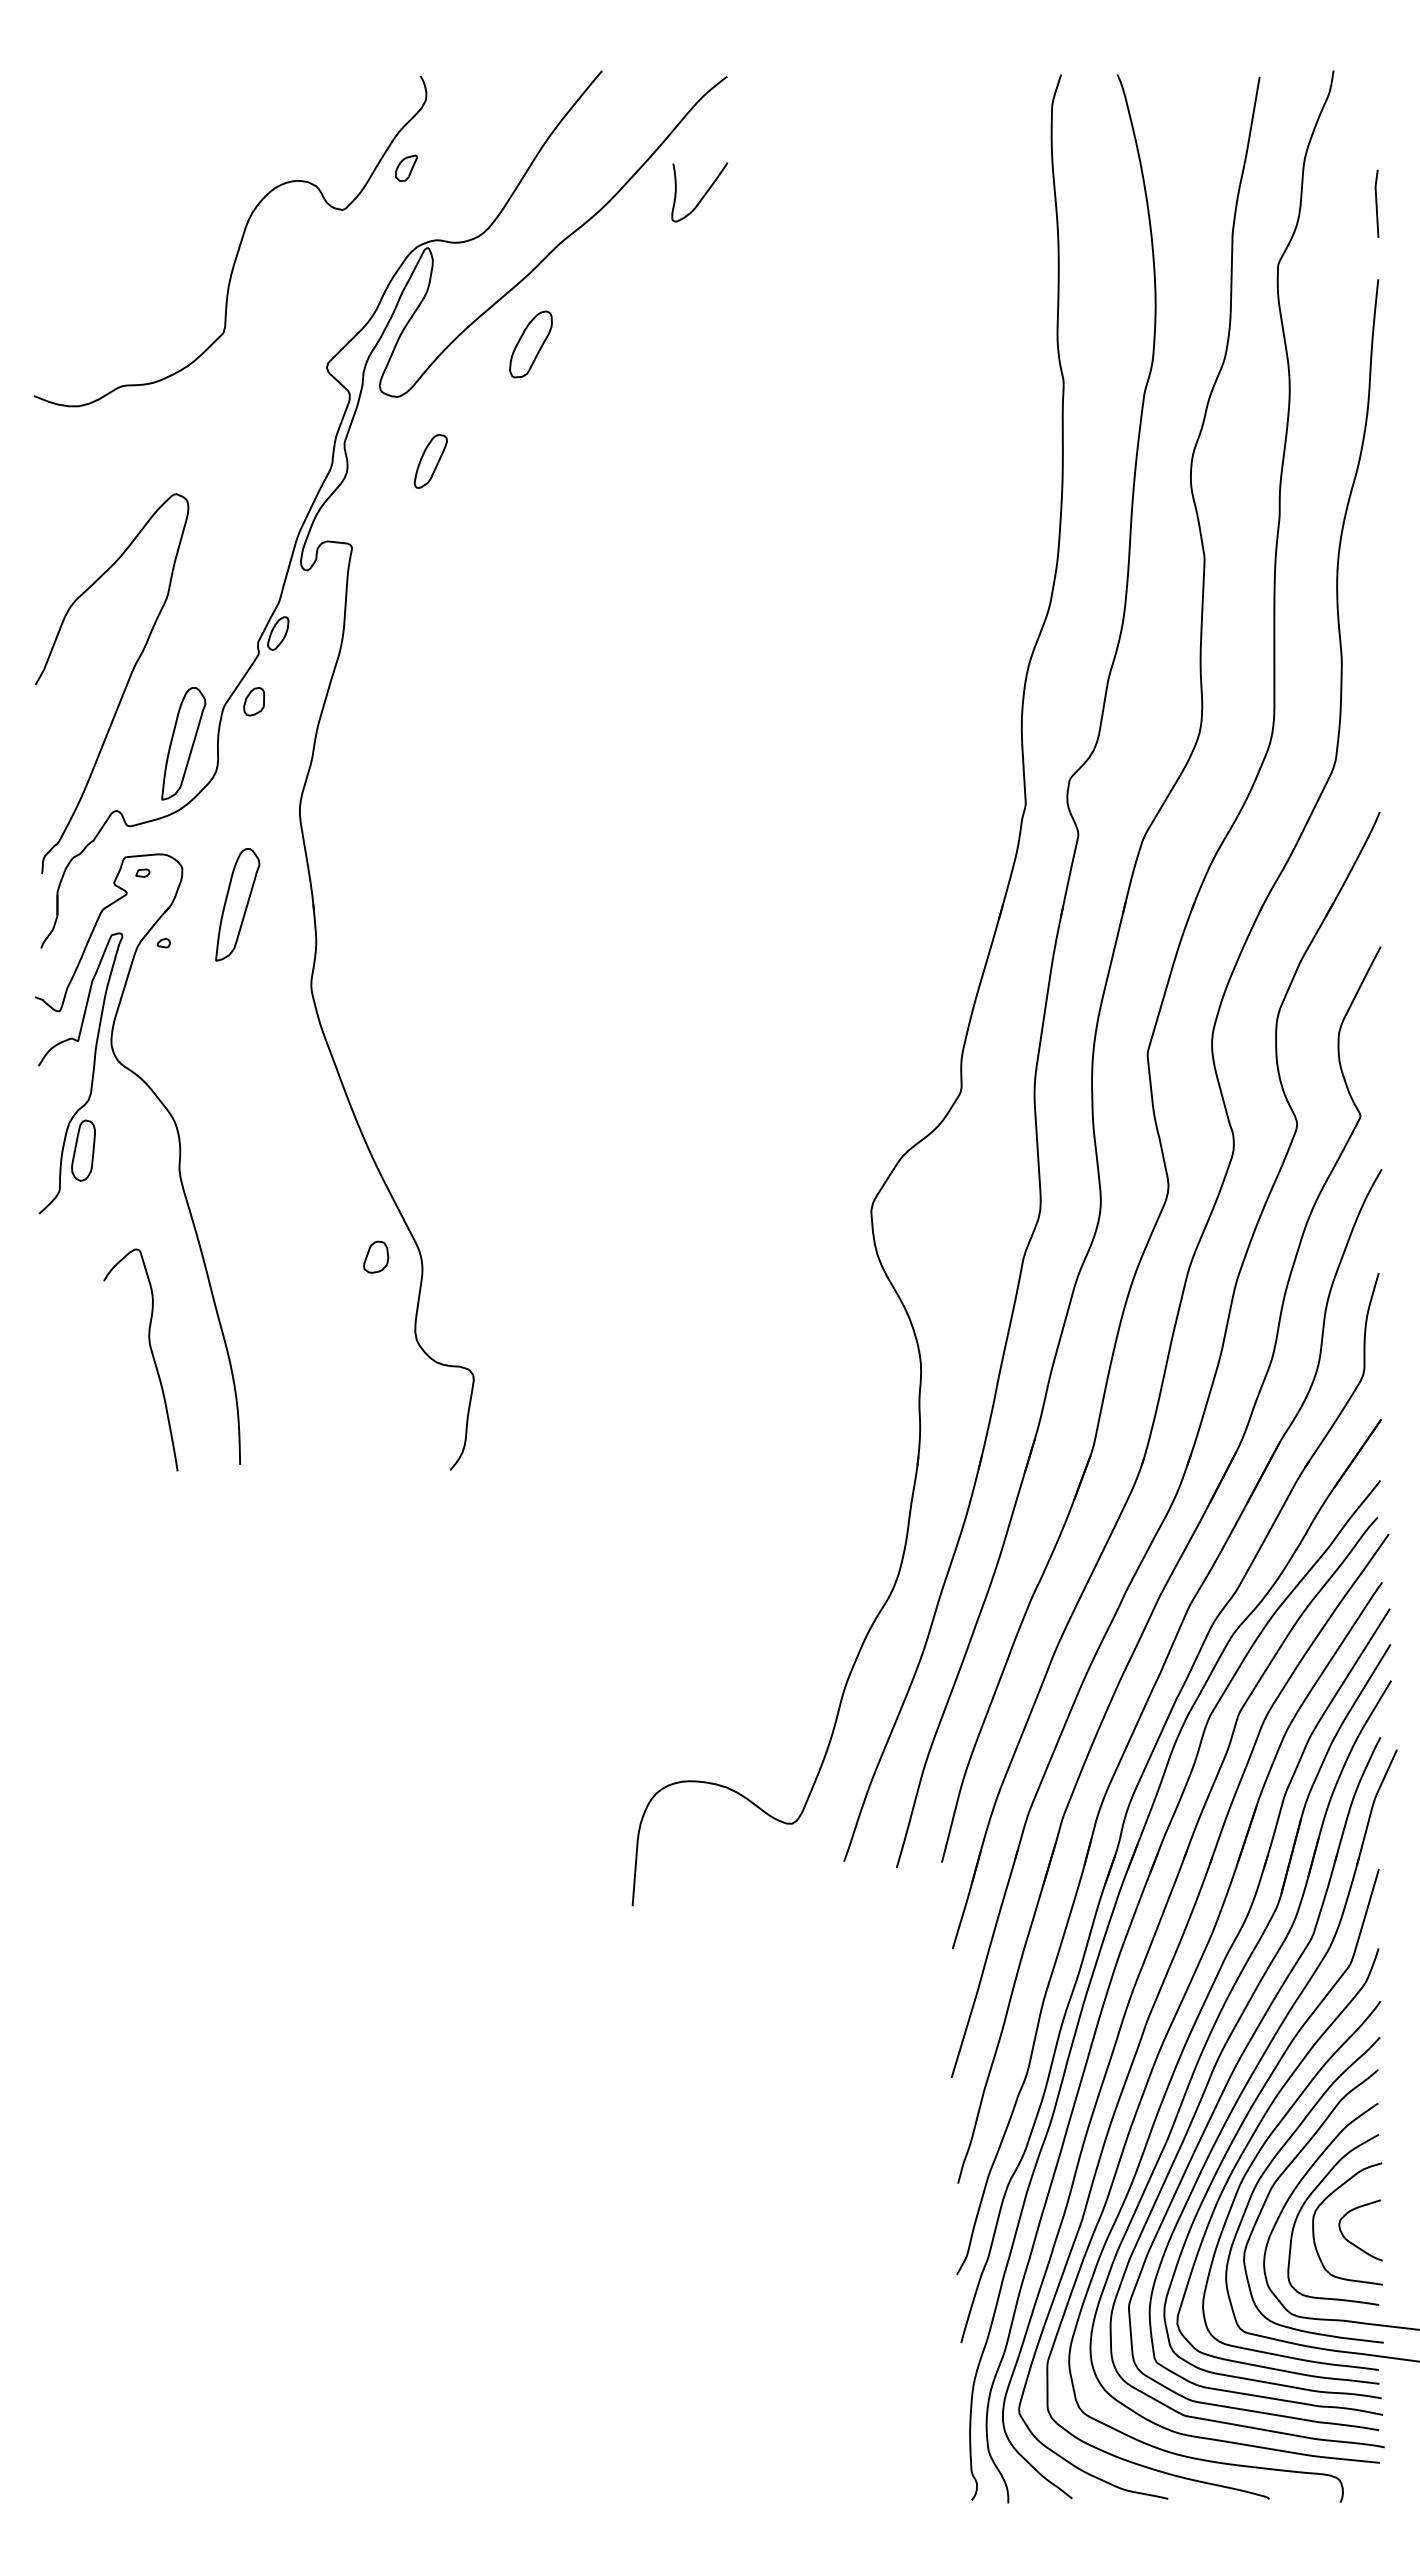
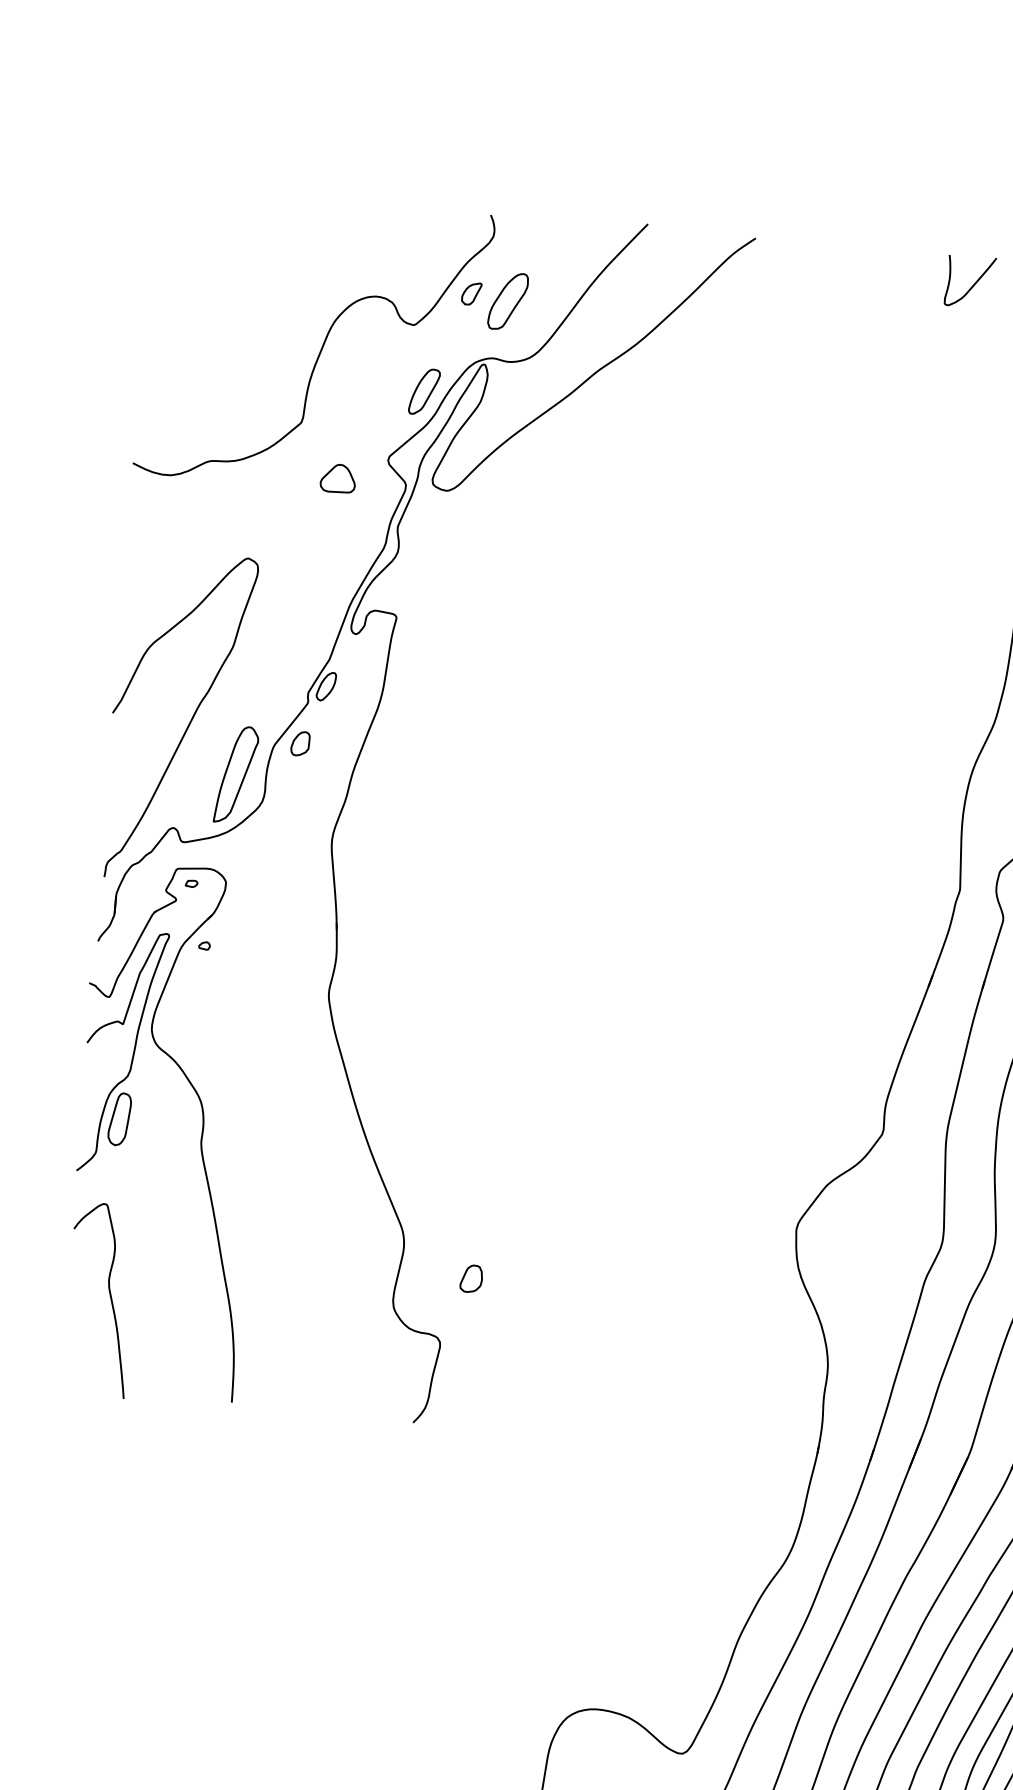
curve: (703, 195) -> (973, 284), moved
part: (530, 344) -> (507, 301), moved
part: (271, 393) -> (338, 478), added
part: (430, 461) -> (424, 391), moved
part: (237, 904) -> (271, 917), removed
part: (376, 1256) -> (471, 1278), moved
curve: (152, 1358) -> (110, 1299), moved

